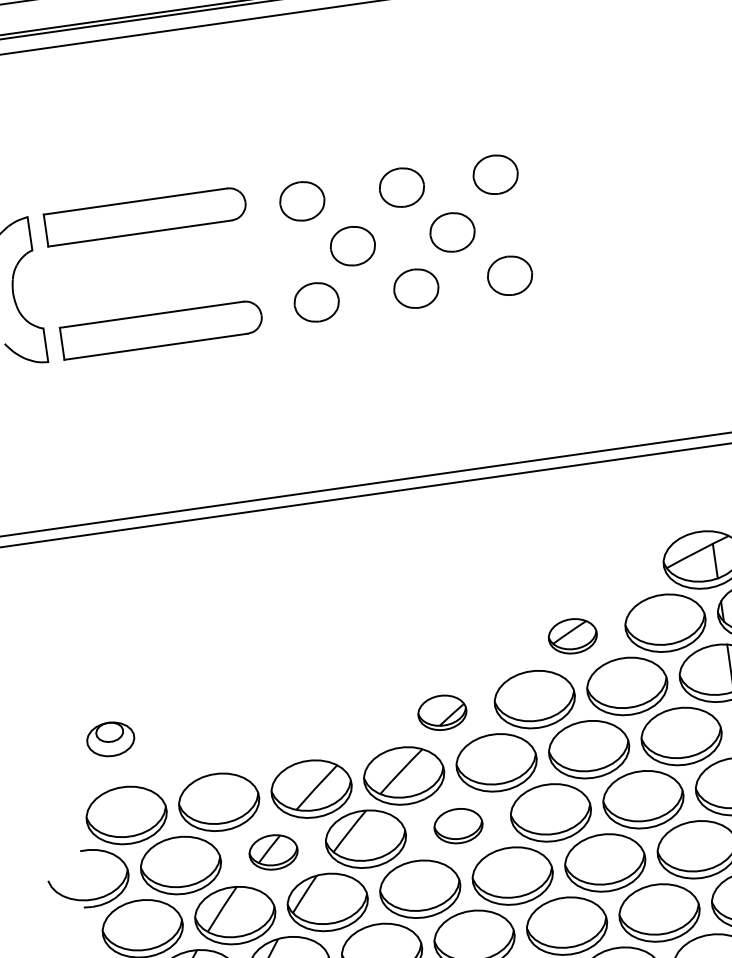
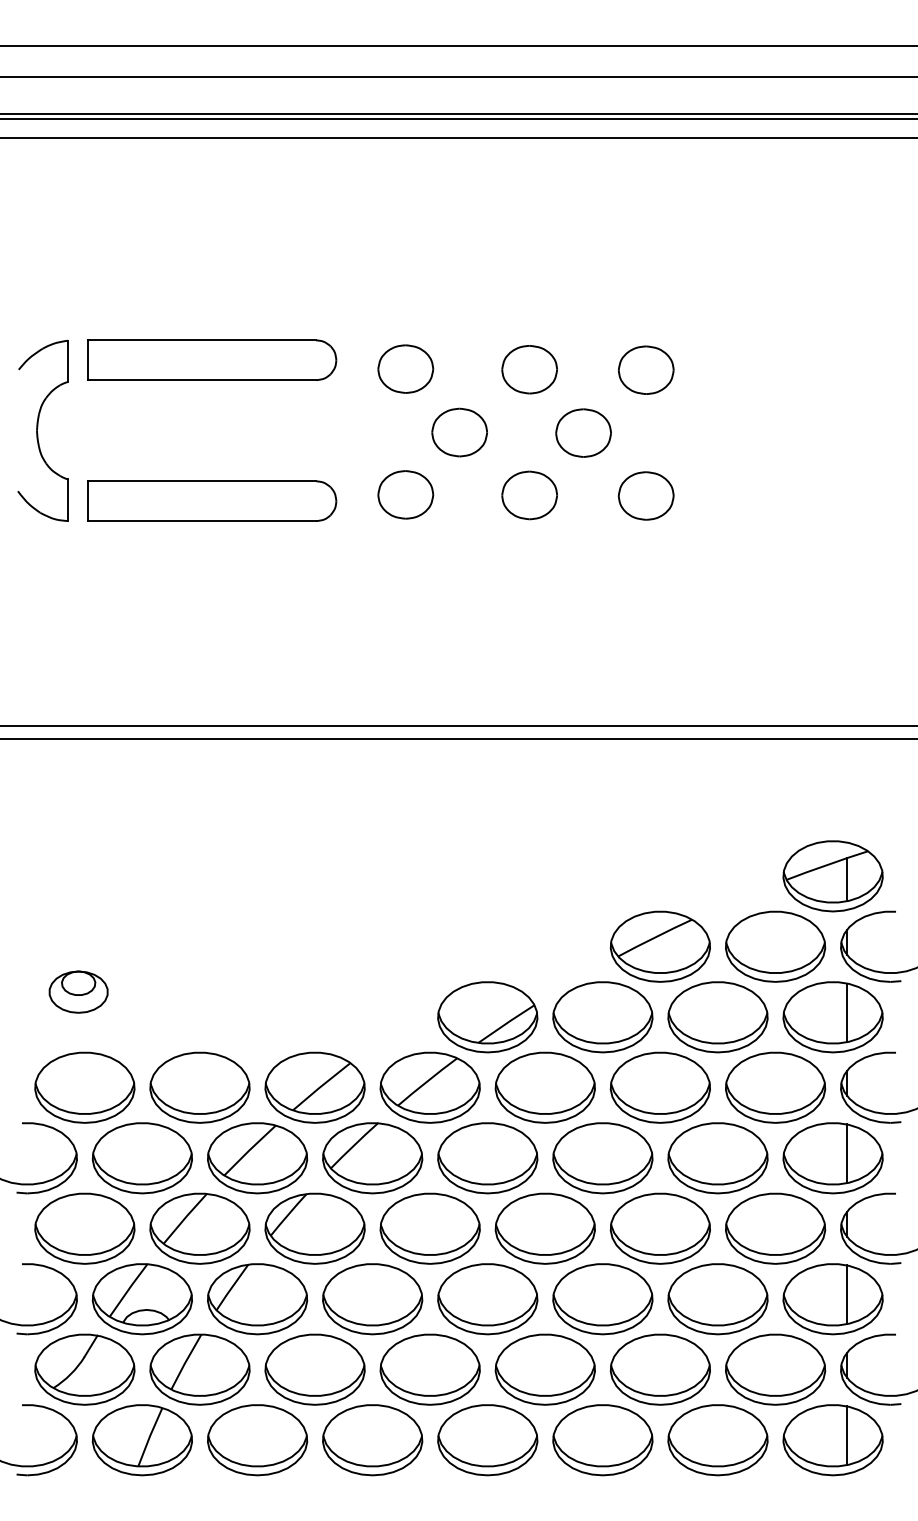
part: (572, 636) -> (659, 946), size x1.67
part: (442, 712) -> (487, 1017), size x1.67
part: (458, 826) -> (487, 1158), size x1.67
part: (273, 852) -> (257, 1158), size x1.67

